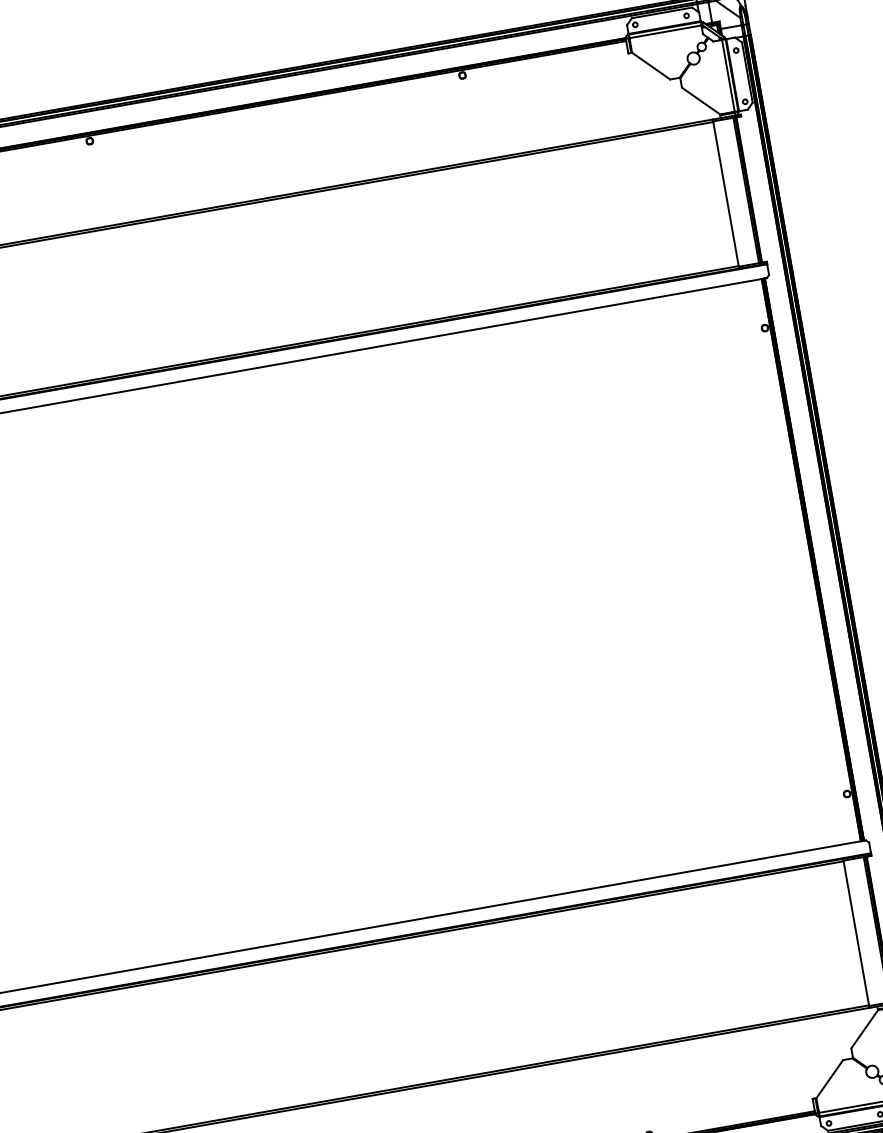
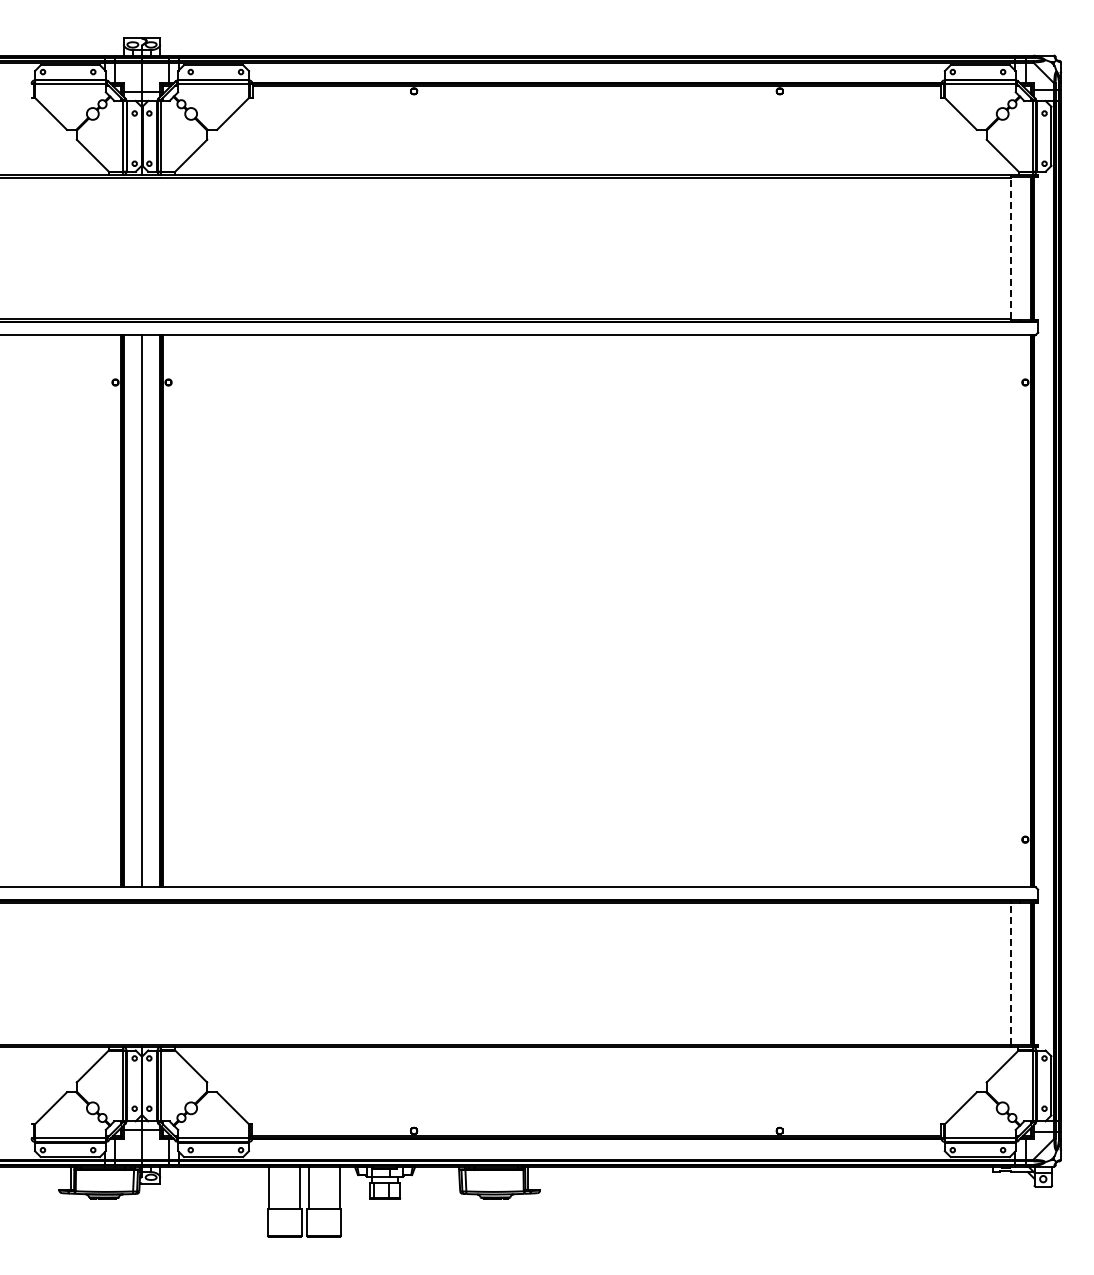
line: (725, 194) -> (1010, 248), solid -> dashed
line: (856, 933) -> (1010, 973), solid -> dashed

